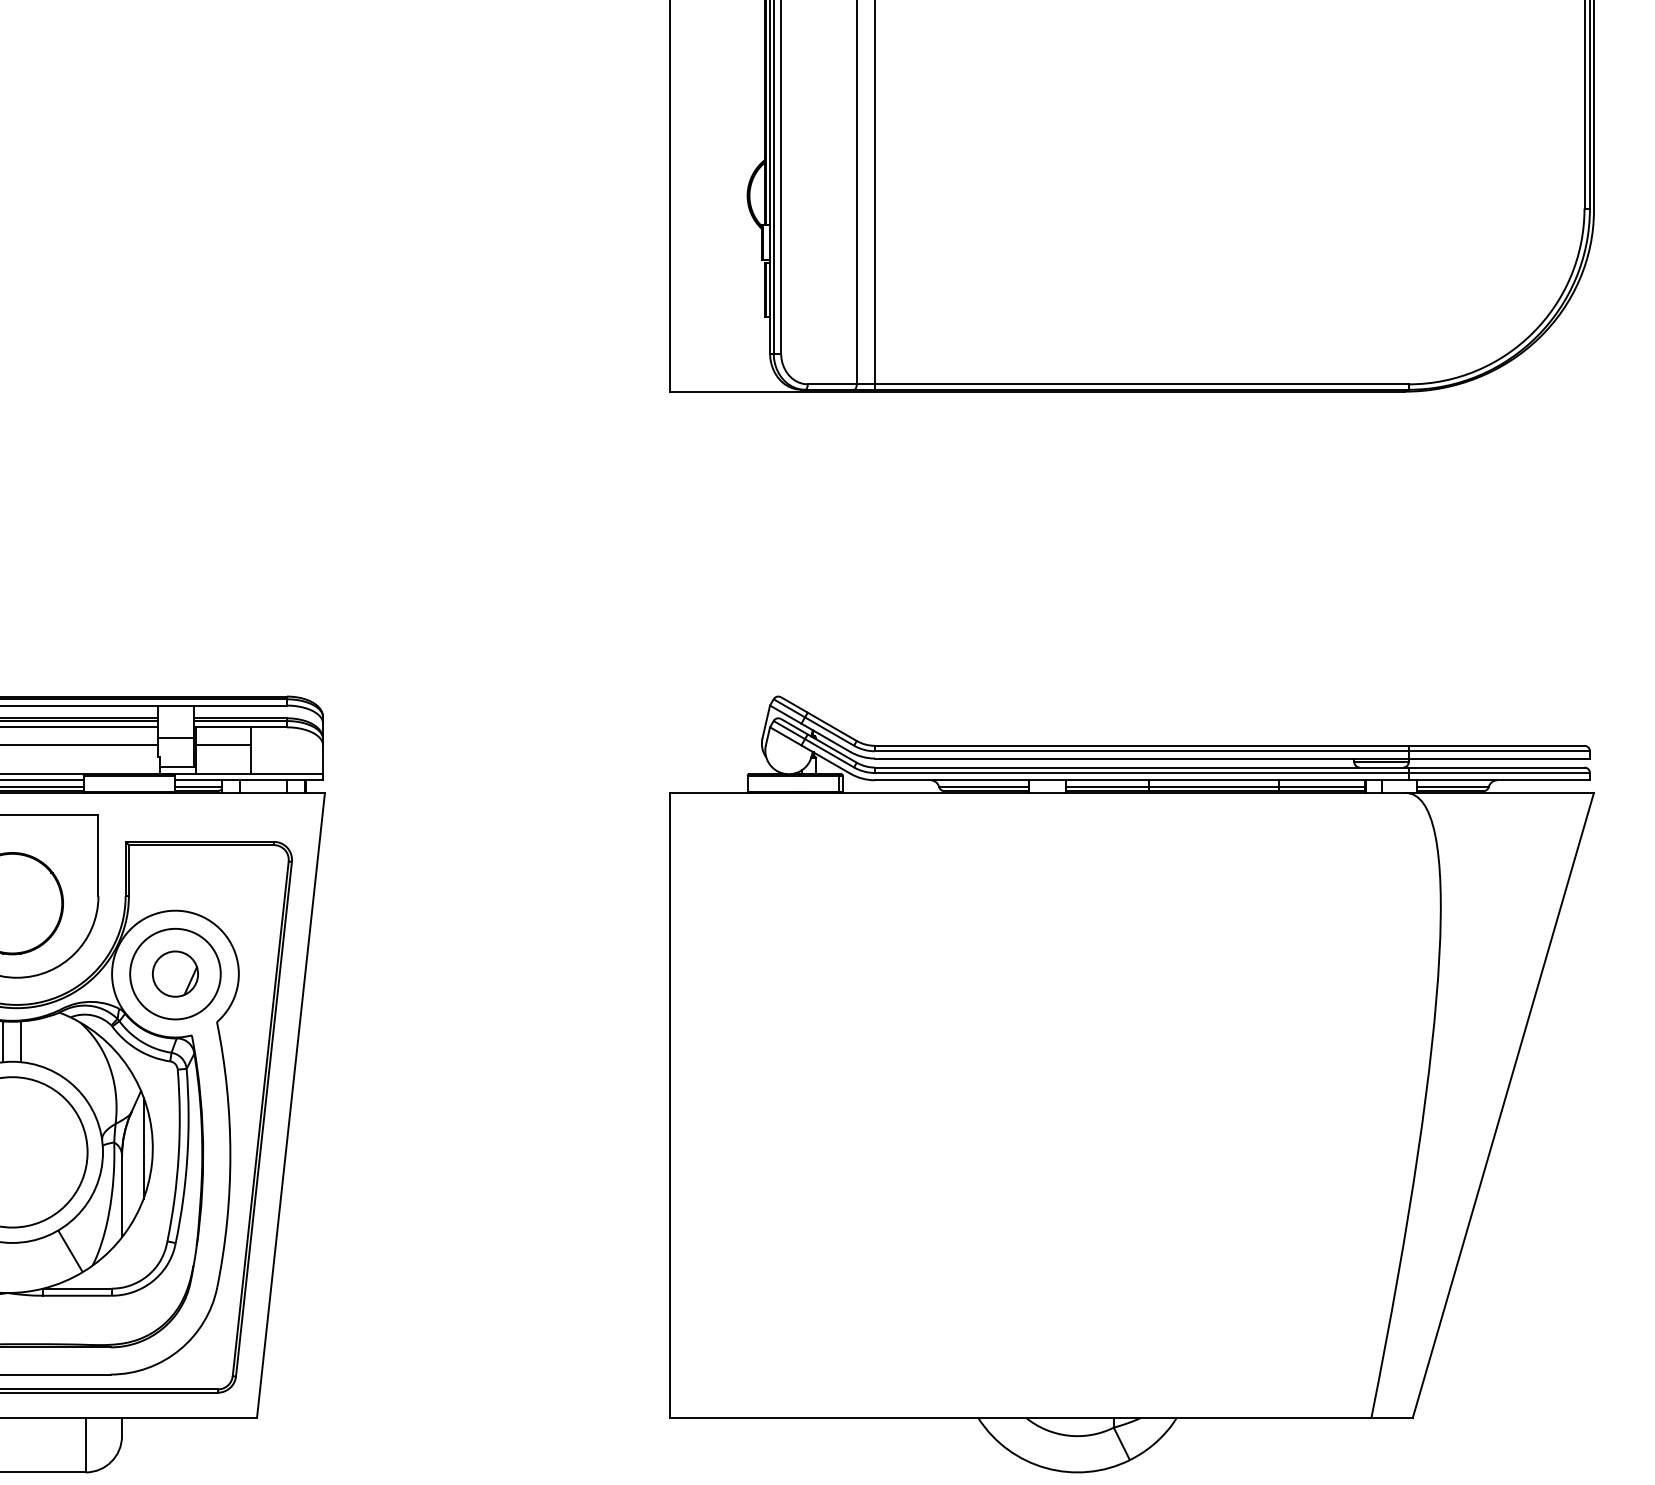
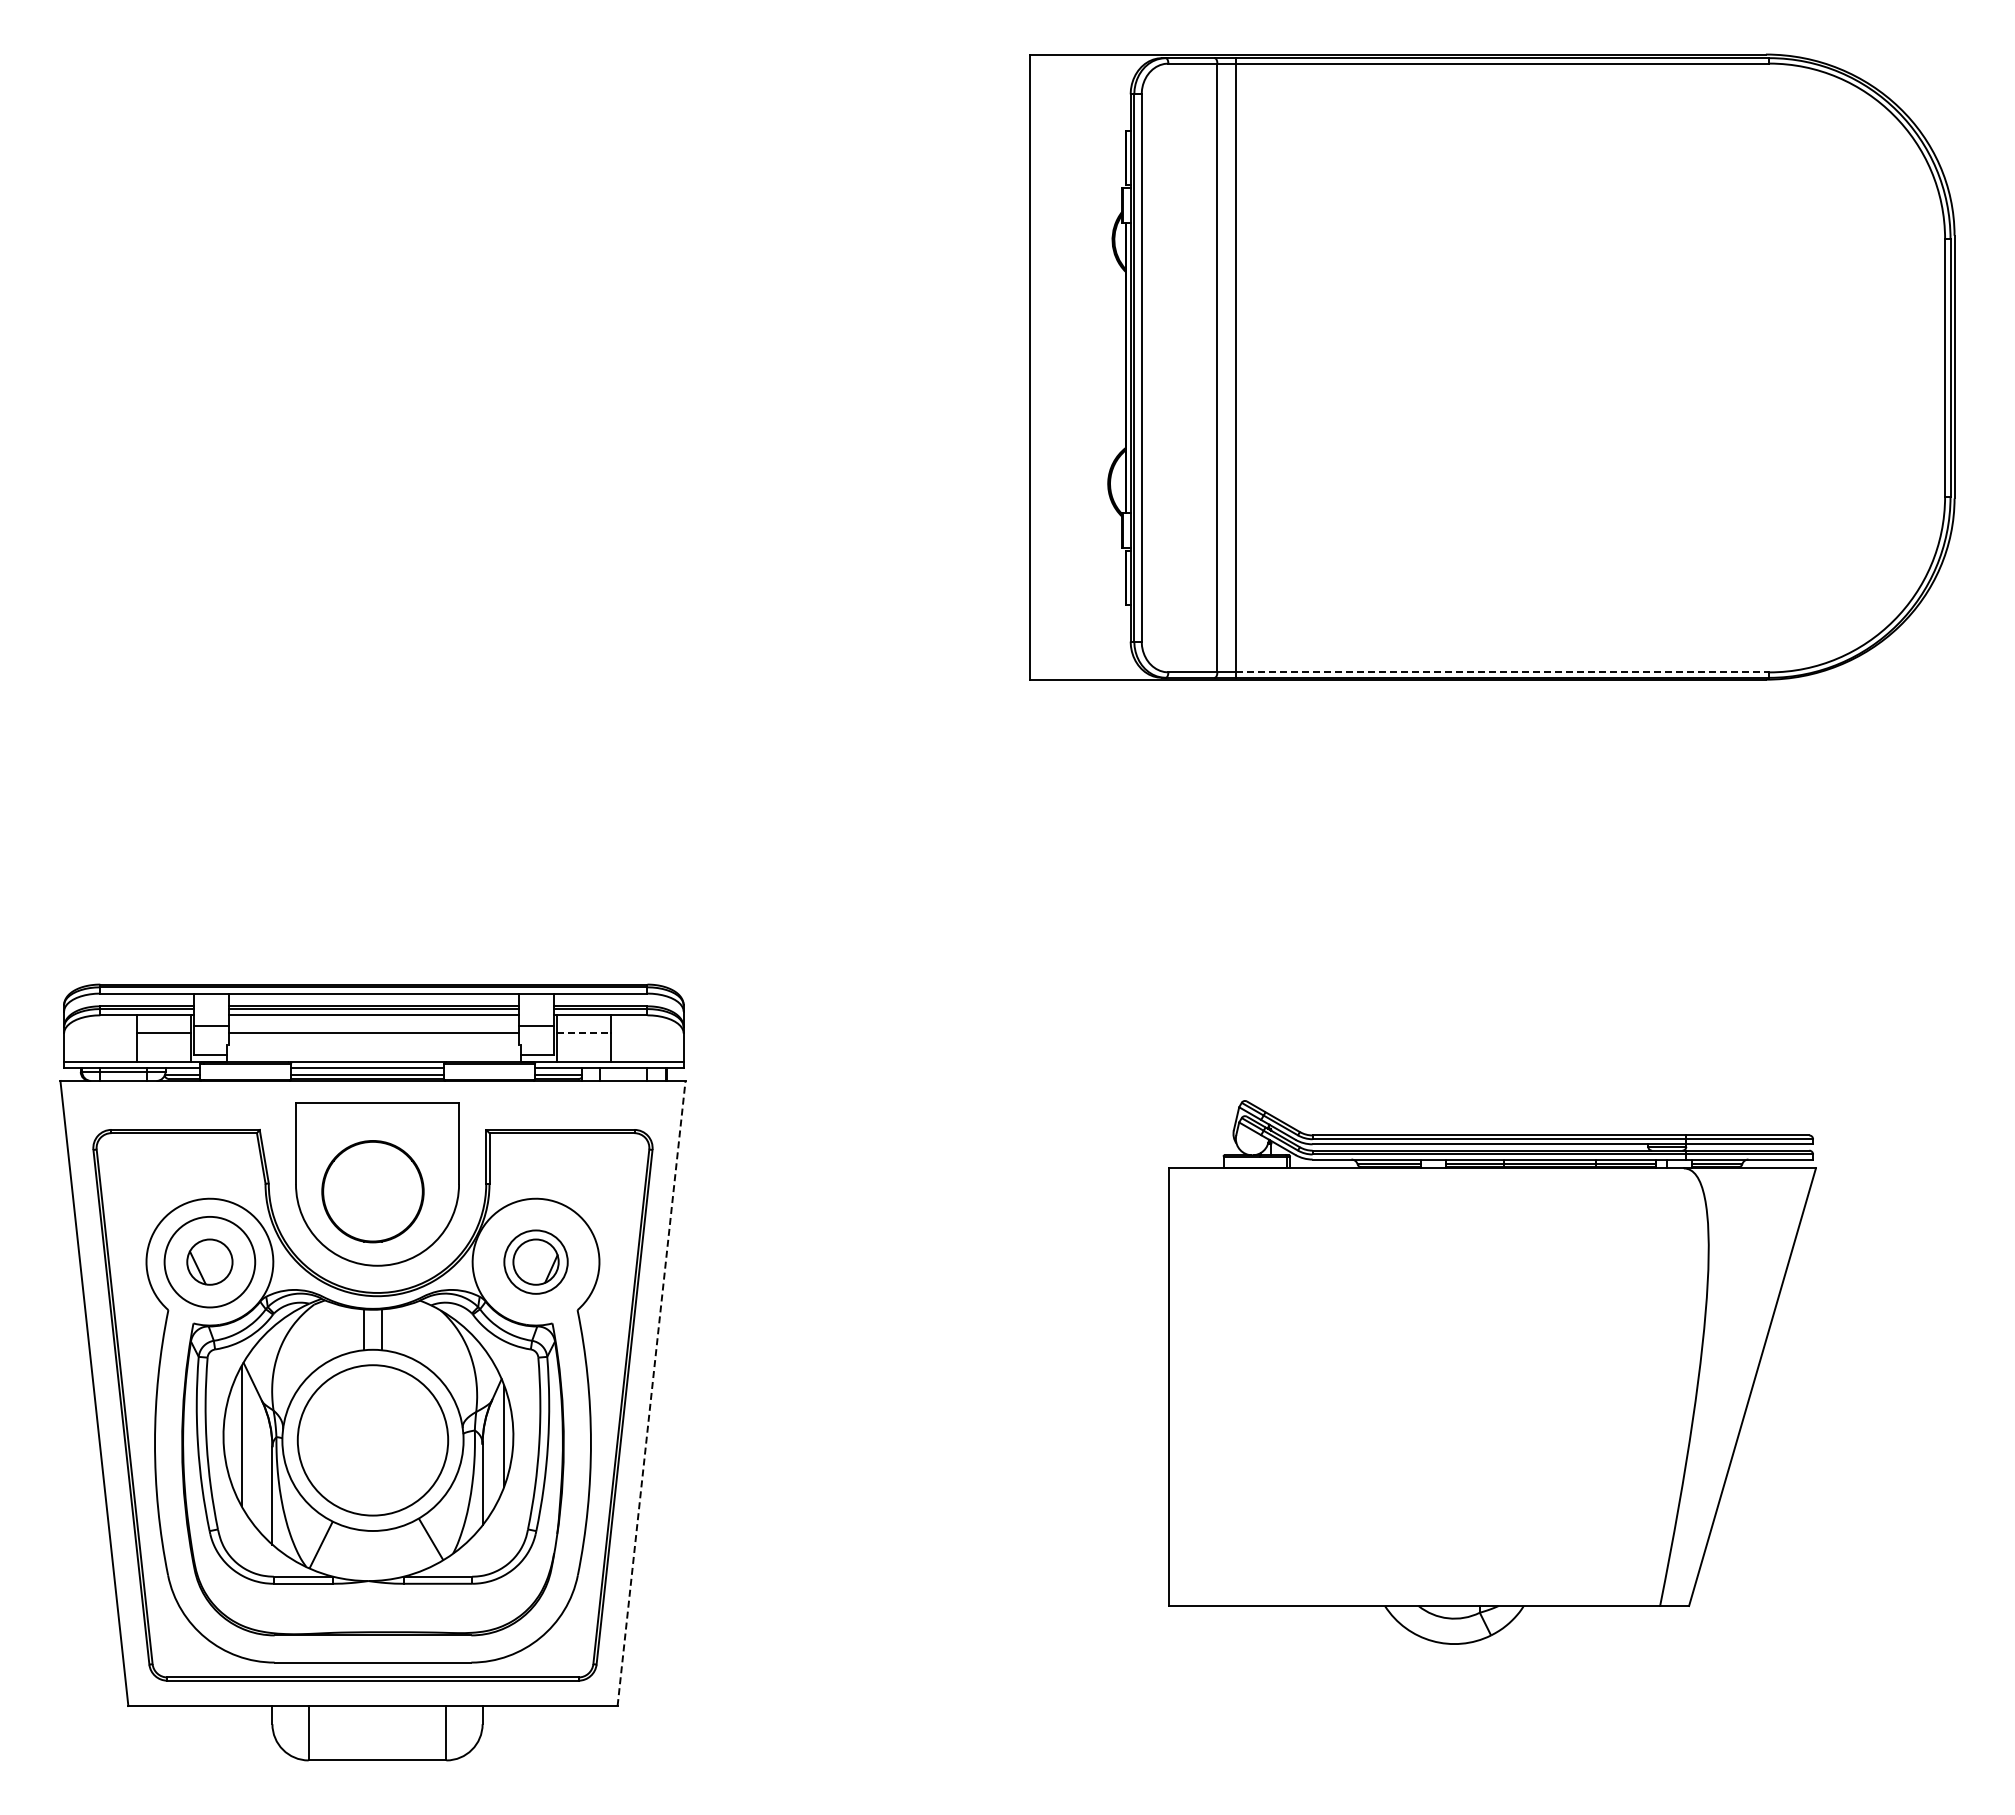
line: (1141, 384) -> (1502, 672), solid -> dashed
line: (223, 745) -> (584, 1033), solid -> dashed
circle: (174, 973) -> (535, 1261), size x0.7
part: (1131, 1084) -> (1492, 1372), size x0.7
line: (290, 1105) -> (651, 1393), solid -> dashed

